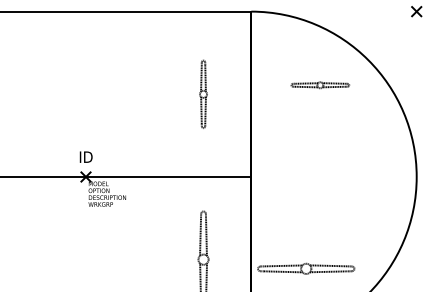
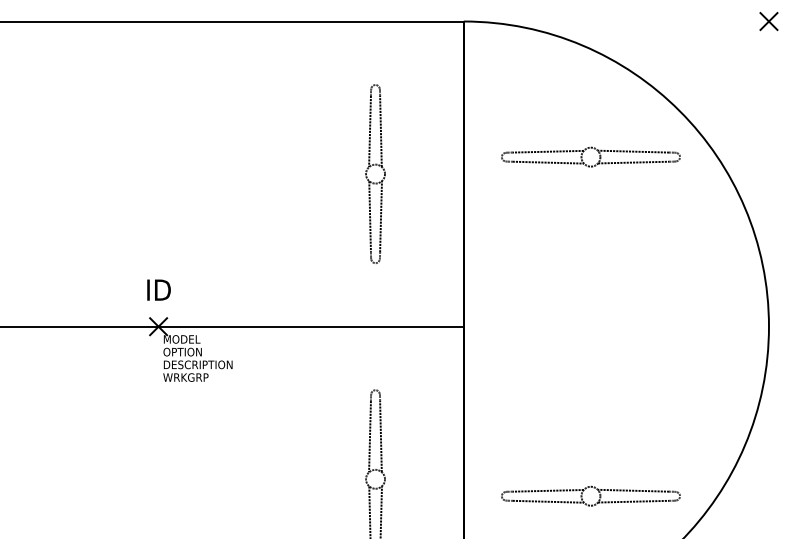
part: (320, 85) -> (591, 157), size x1.67
part: (203, 94) -> (375, 174), size x1.43
part: (306, 268) -> (591, 495), moved

